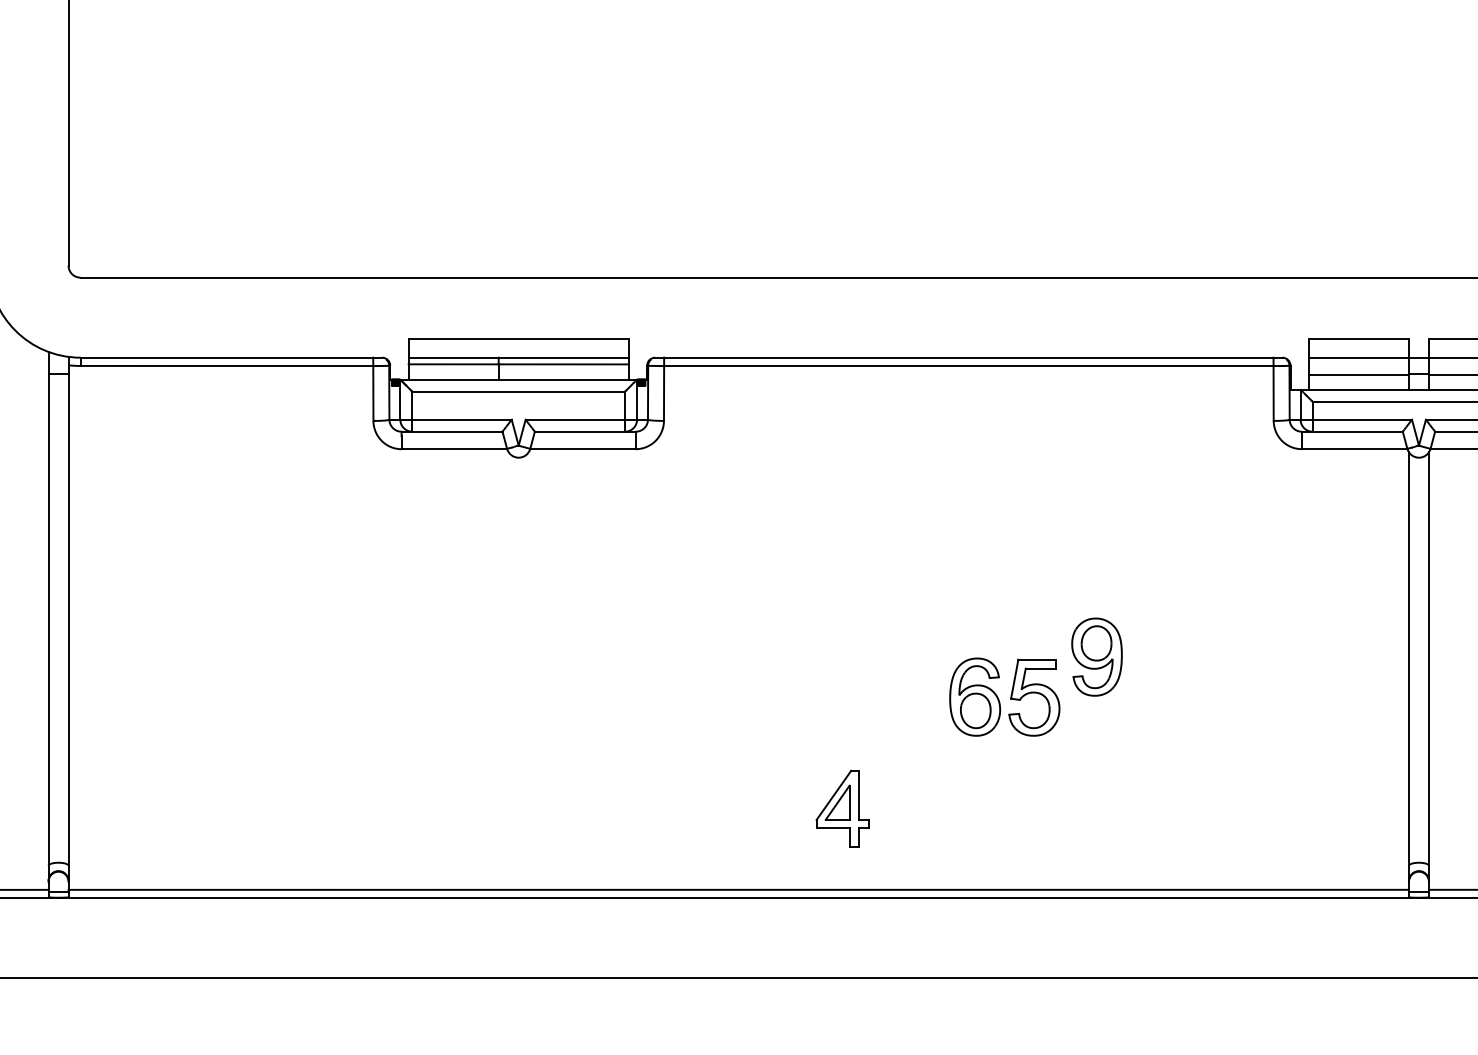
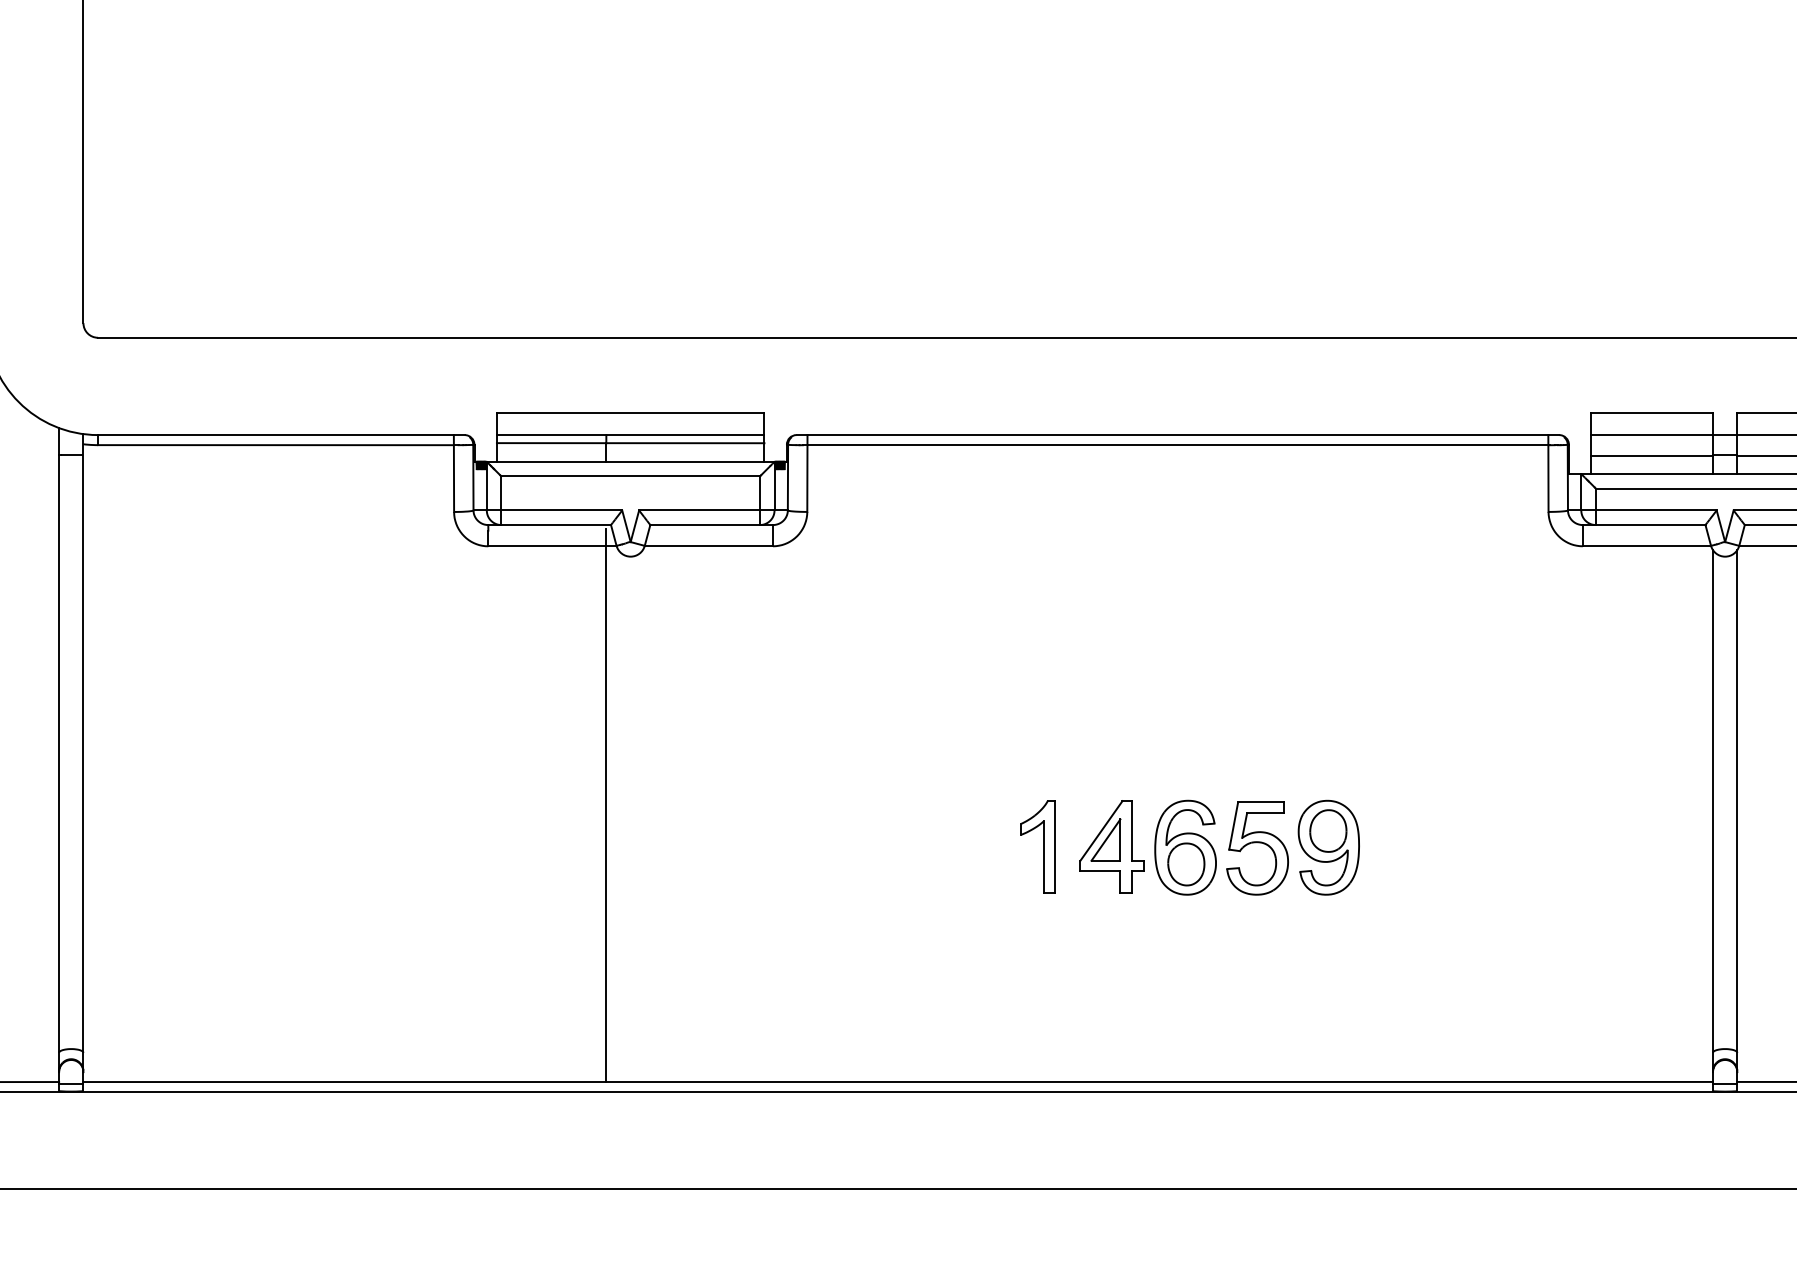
part: (1096, 656) -> (1328, 846), moved
line: (498, 662) -> (606, 805), added
part: (853, 696) -> (1037, 846), added
part: (842, 808) -> (1111, 846), moved

